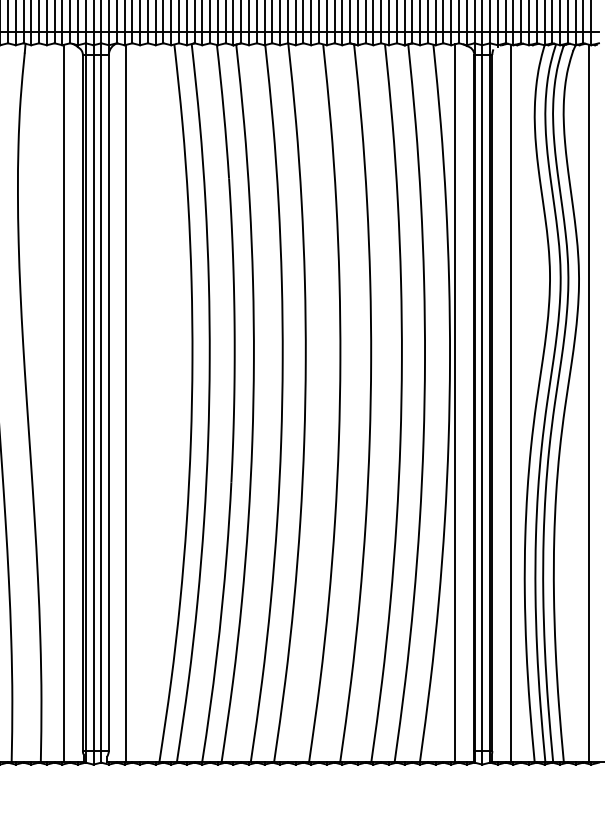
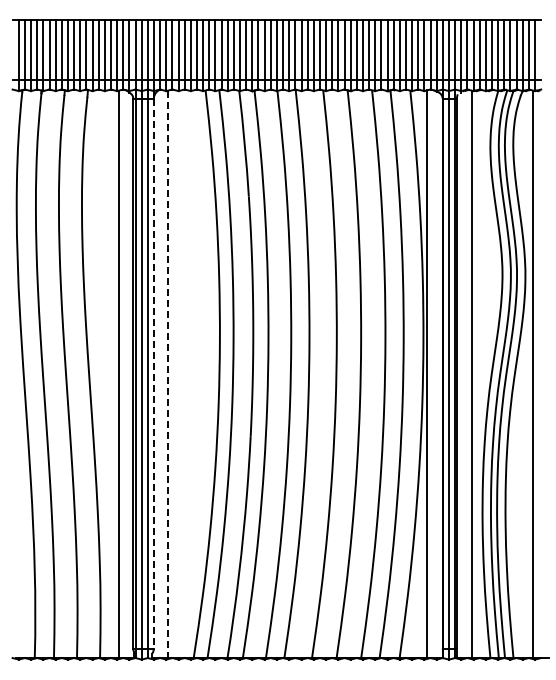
line: (108, 403) -> (153, 374), solid -> dashed
line: (126, 403) -> (167, 374), solid -> dashed

